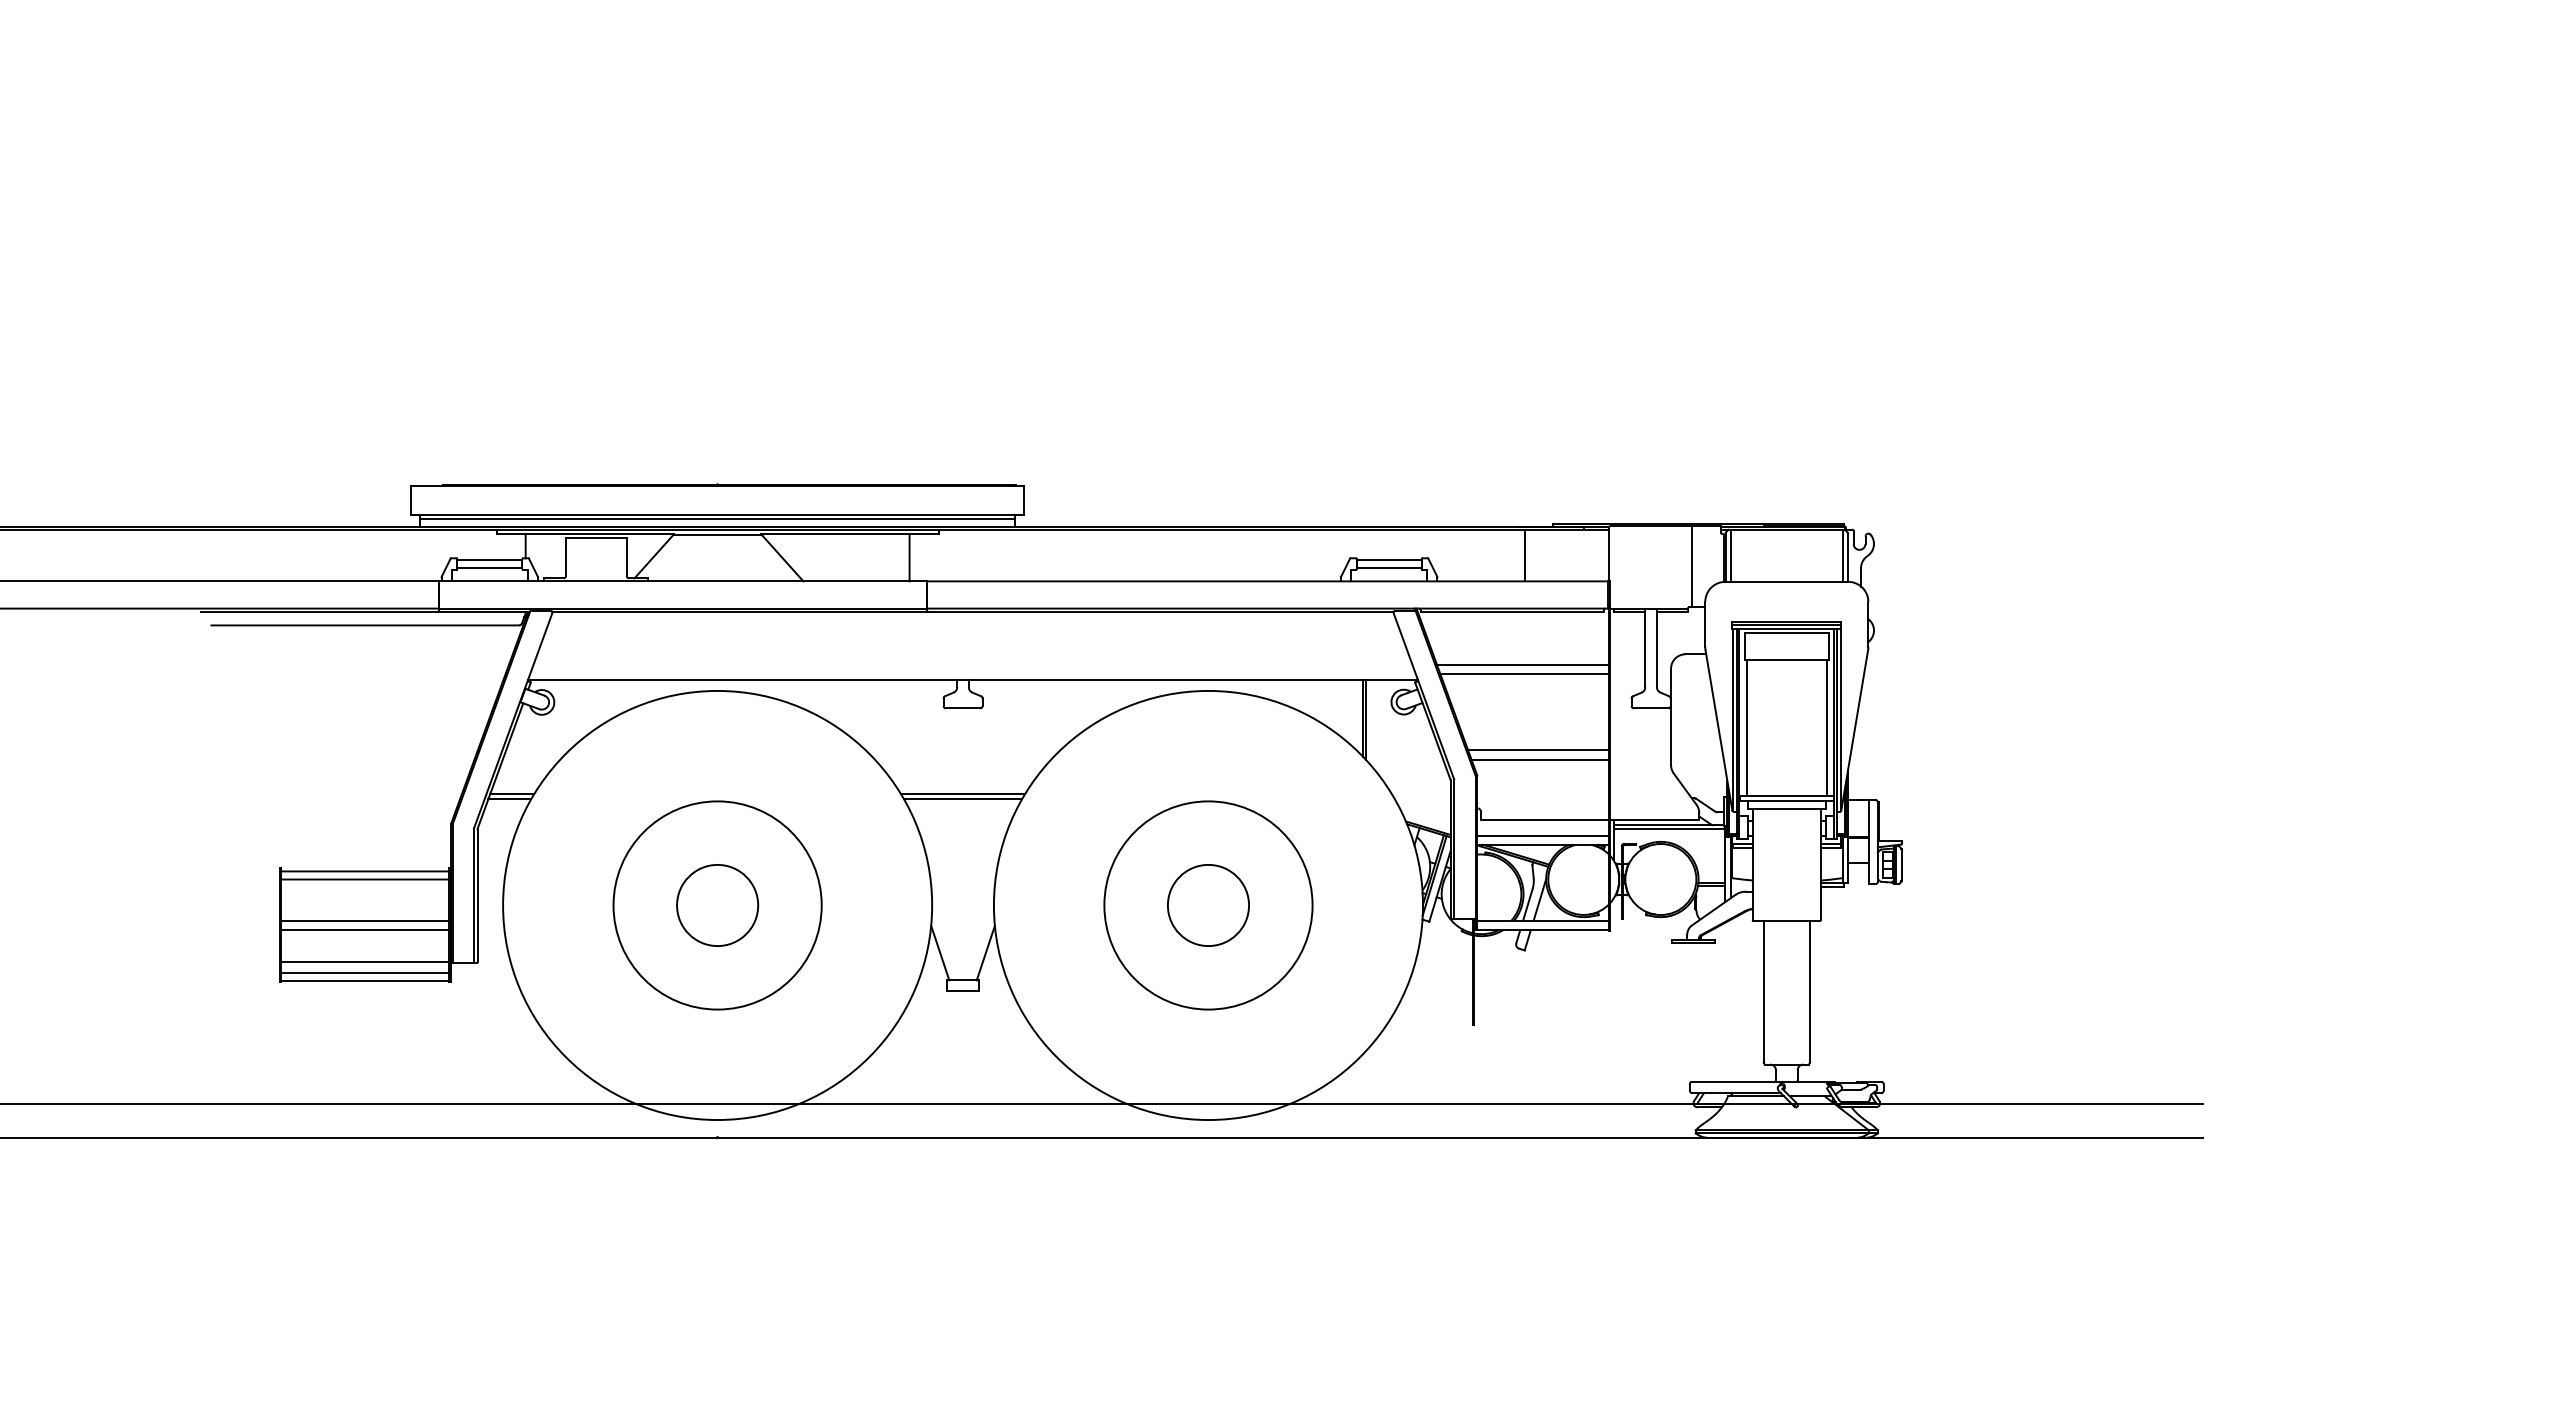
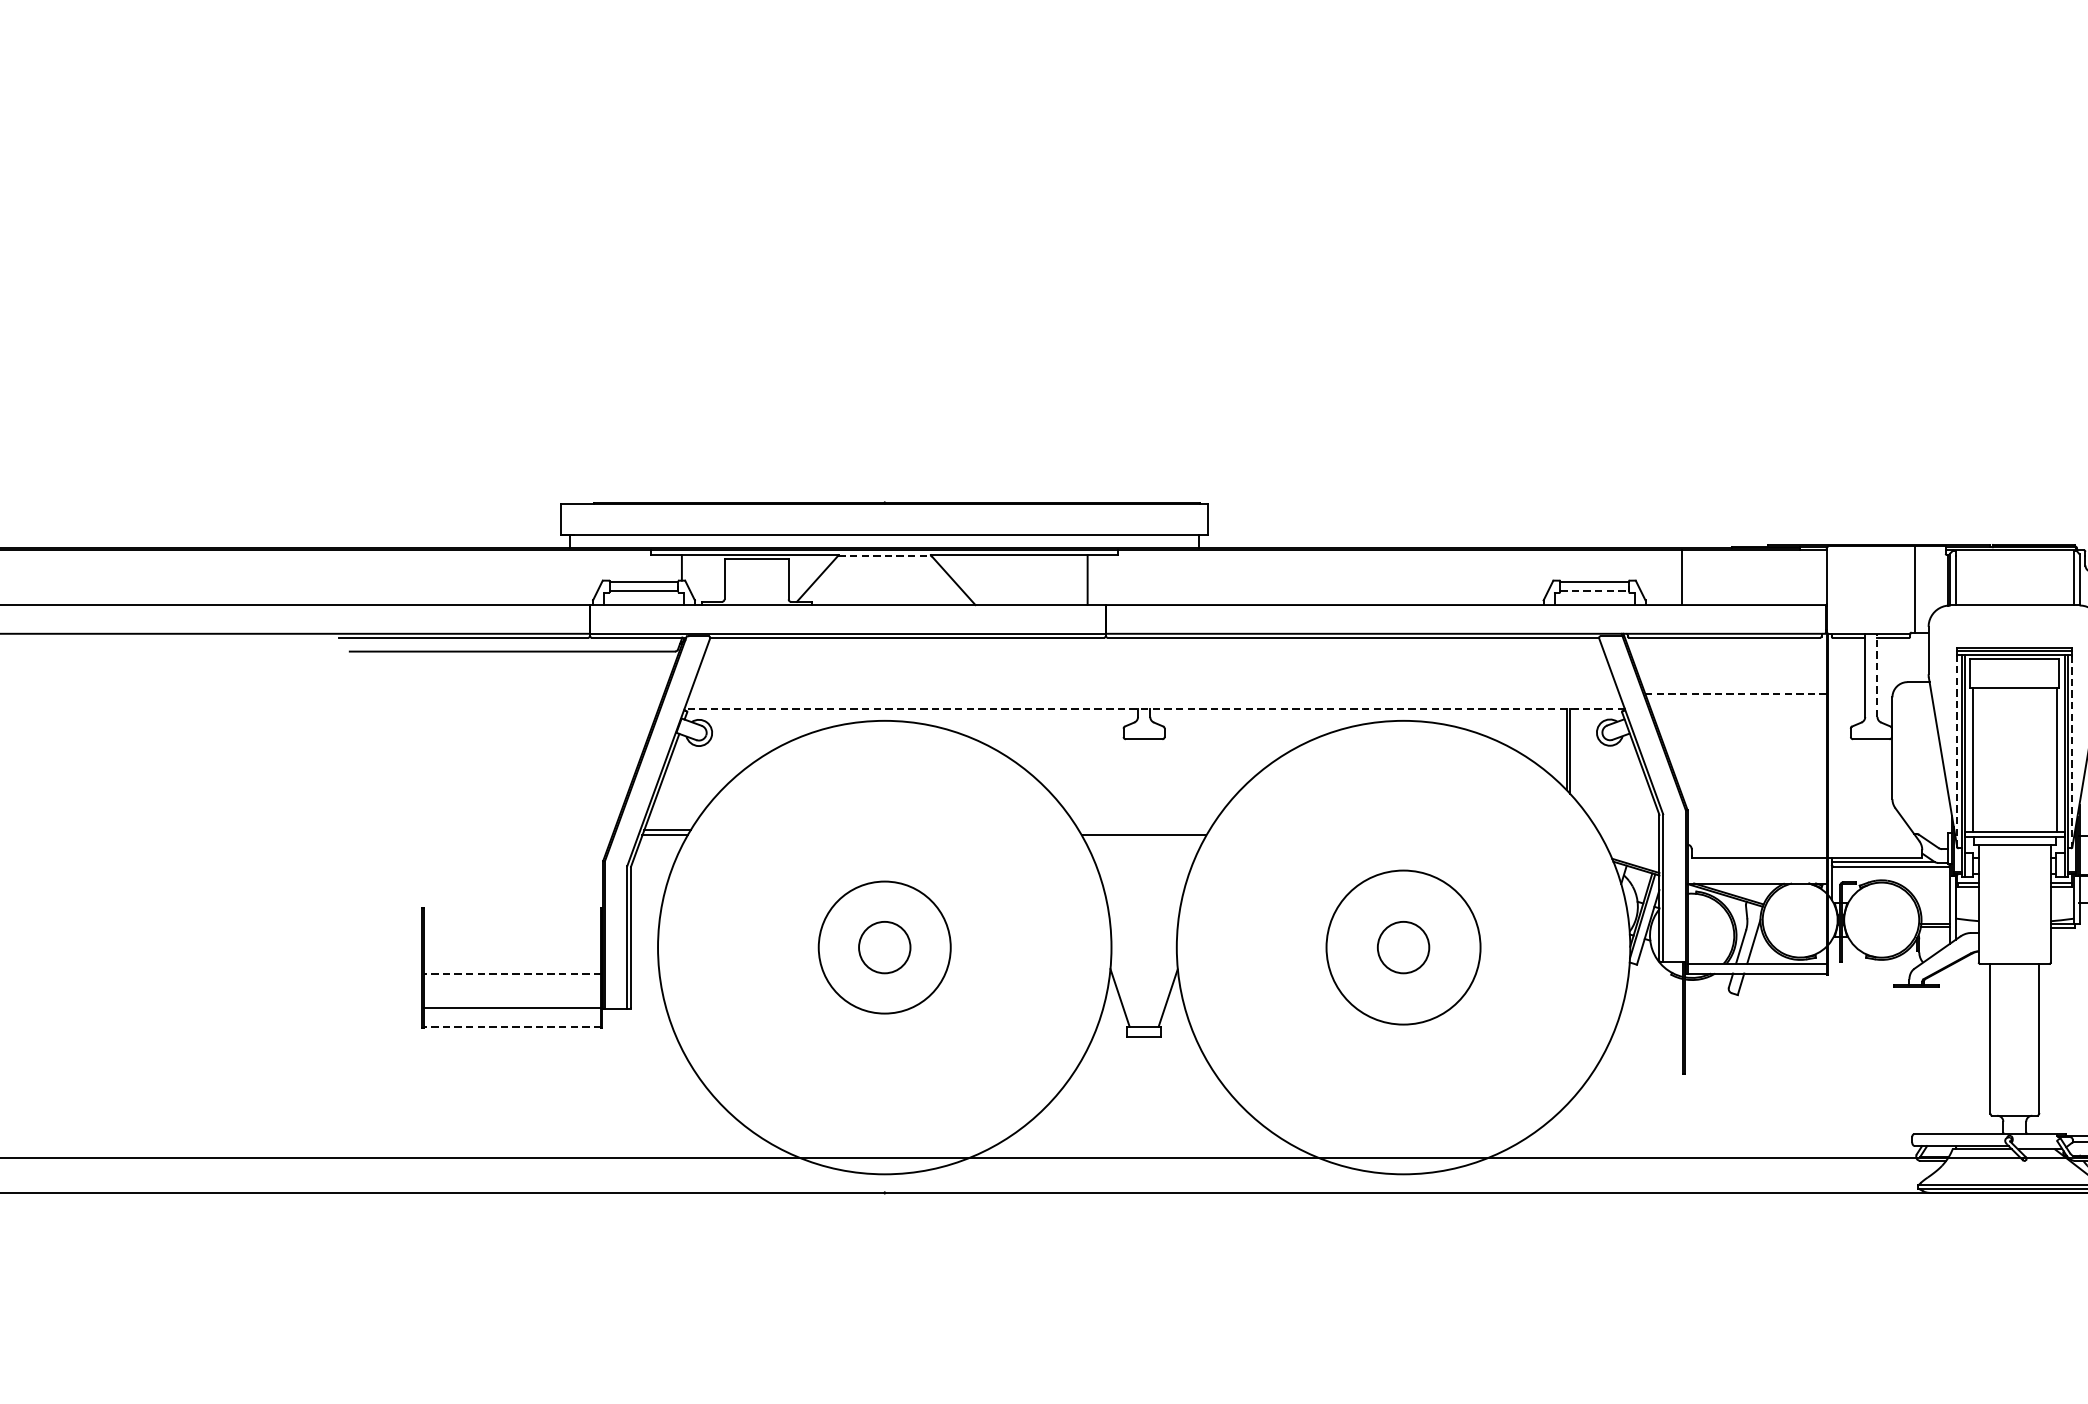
line: (717, 518) -> (884, 538), removed
line: (717, 534) -> (884, 555), solid -> dashed
line: (1525, 555) -> (1682, 577), moved
line: (1389, 568) -> (1594, 591), solid -> dashed
line: (1656, 647) -> (1877, 674), solid -> dashed
line: (1523, 665) -> (1736, 693), solid -> dashed
line: (1524, 674) -> (1737, 703), removed
line: (973, 679) -> (1155, 708), solid -> dashed
line: (1732, 720) -> (1957, 752), solid -> dashed
line: (1841, 720) -> (2072, 752), solid -> dashed
line: (1538, 750) -> (1752, 783), removed
line: (1539, 759) -> (1753, 793), removed
line: (962, 794) -> (1143, 830), removed
line: (1542, 835) -> (1756, 873), removed
line: (365, 871) -> (512, 911), removed
line: (365, 879) -> (512, 920), removed
circle: (717, 905) -> (884, 947), size x0.6
circle: (717, 905) -> (884, 947), size x0.6
circle: (1208, 905) -> (1403, 947), size x0.6
circle: (1208, 905) -> (1403, 947), size x0.7
line: (365, 921) -> (512, 964), removed
line: (364, 930) -> (511, 974), solid -> dashed
line: (365, 973) -> (512, 1019), removed
line: (364, 980) -> (511, 1026), solid -> dashed

